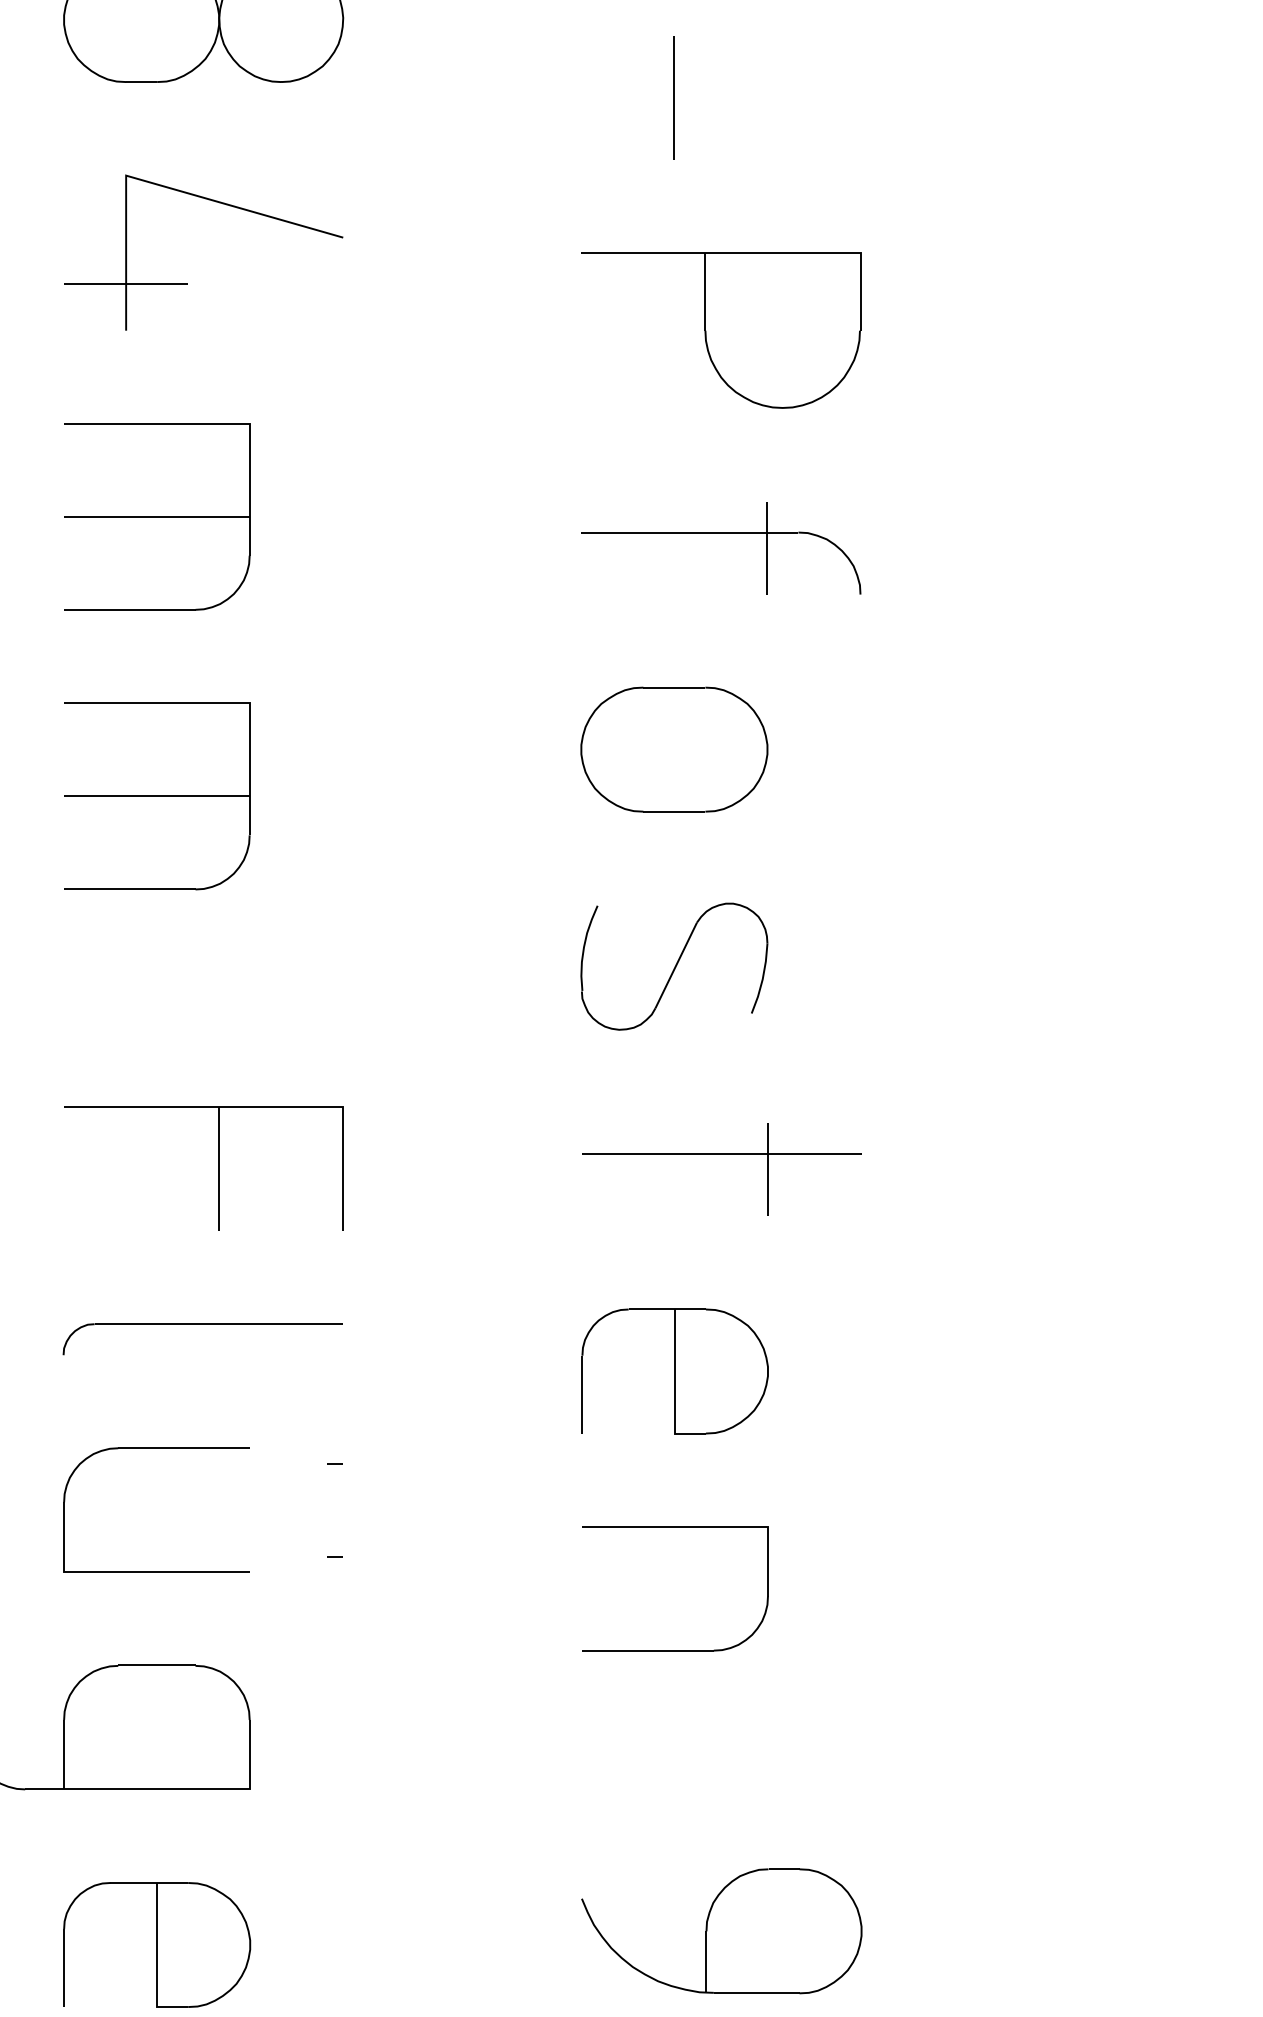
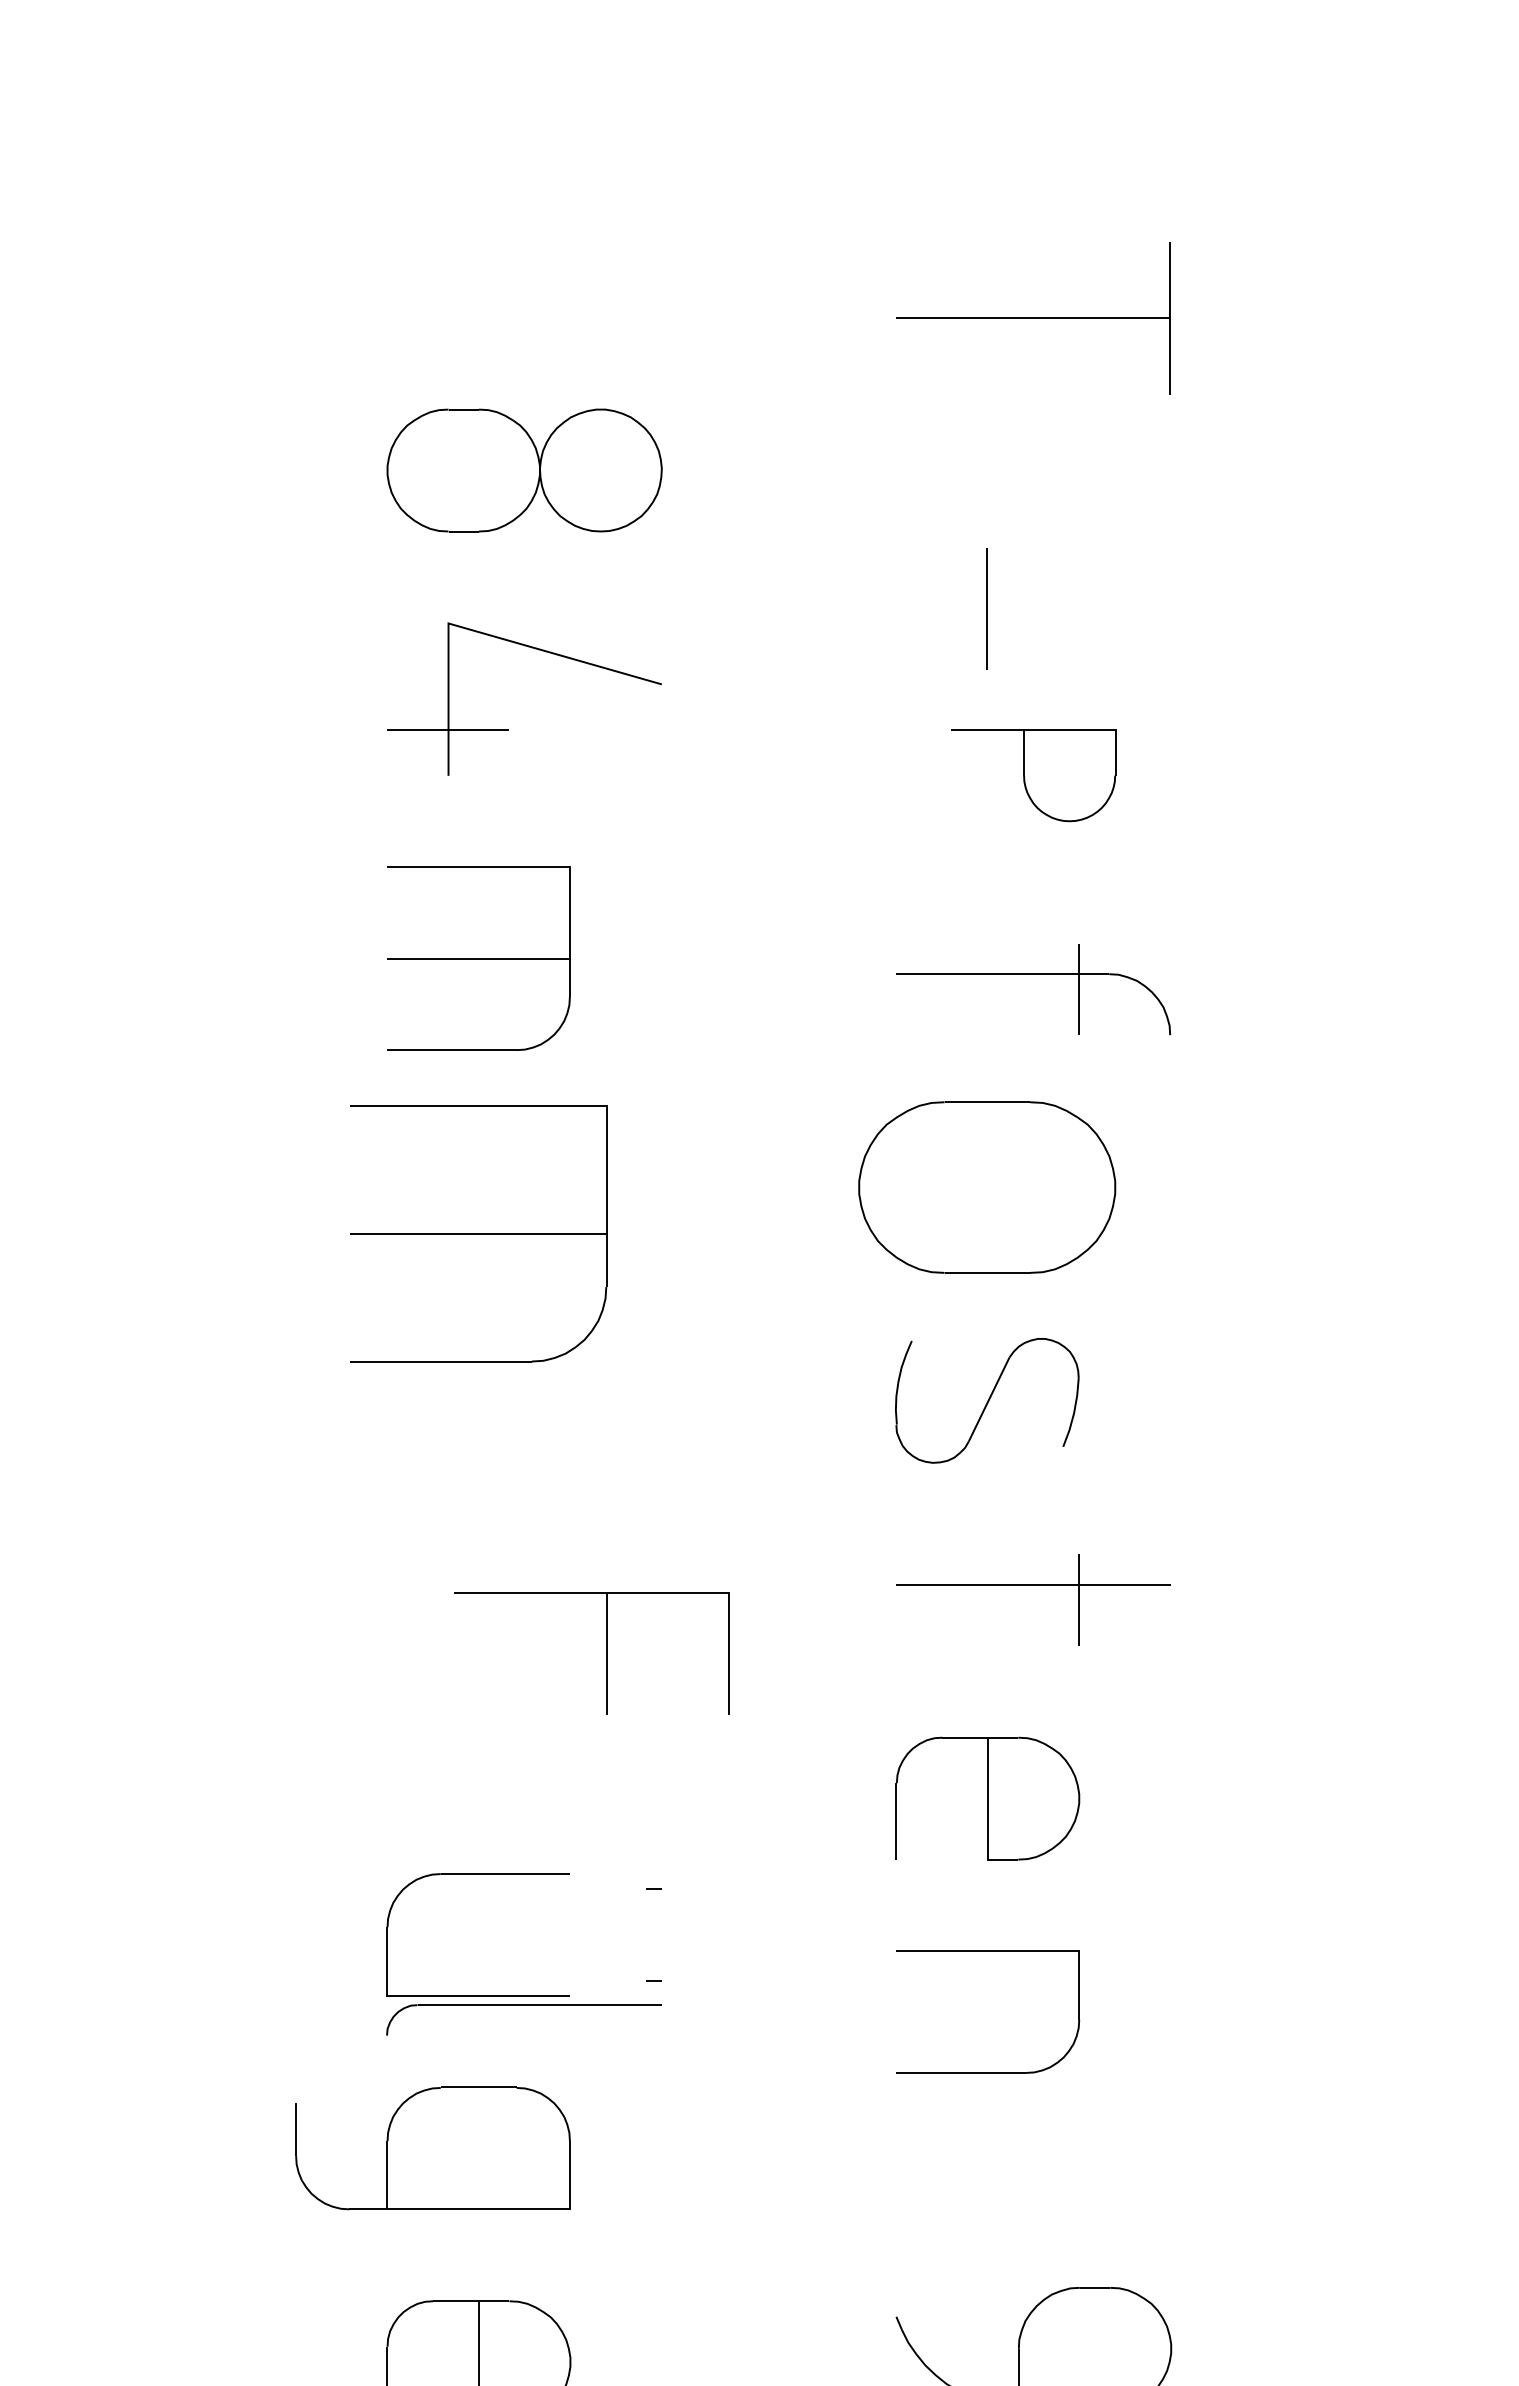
line: (673, 97) -> (986, 608), moved
part: (721, 330) -> (1033, 775), size x0.6
part: (674, 749) -> (987, 1187), size x1.4
part: (156, 796) -> (478, 1233), size x1.4
part: (218, 1167) -> (606, 1653), moved
part: (202, 1324) -> (523, 2005), moved

